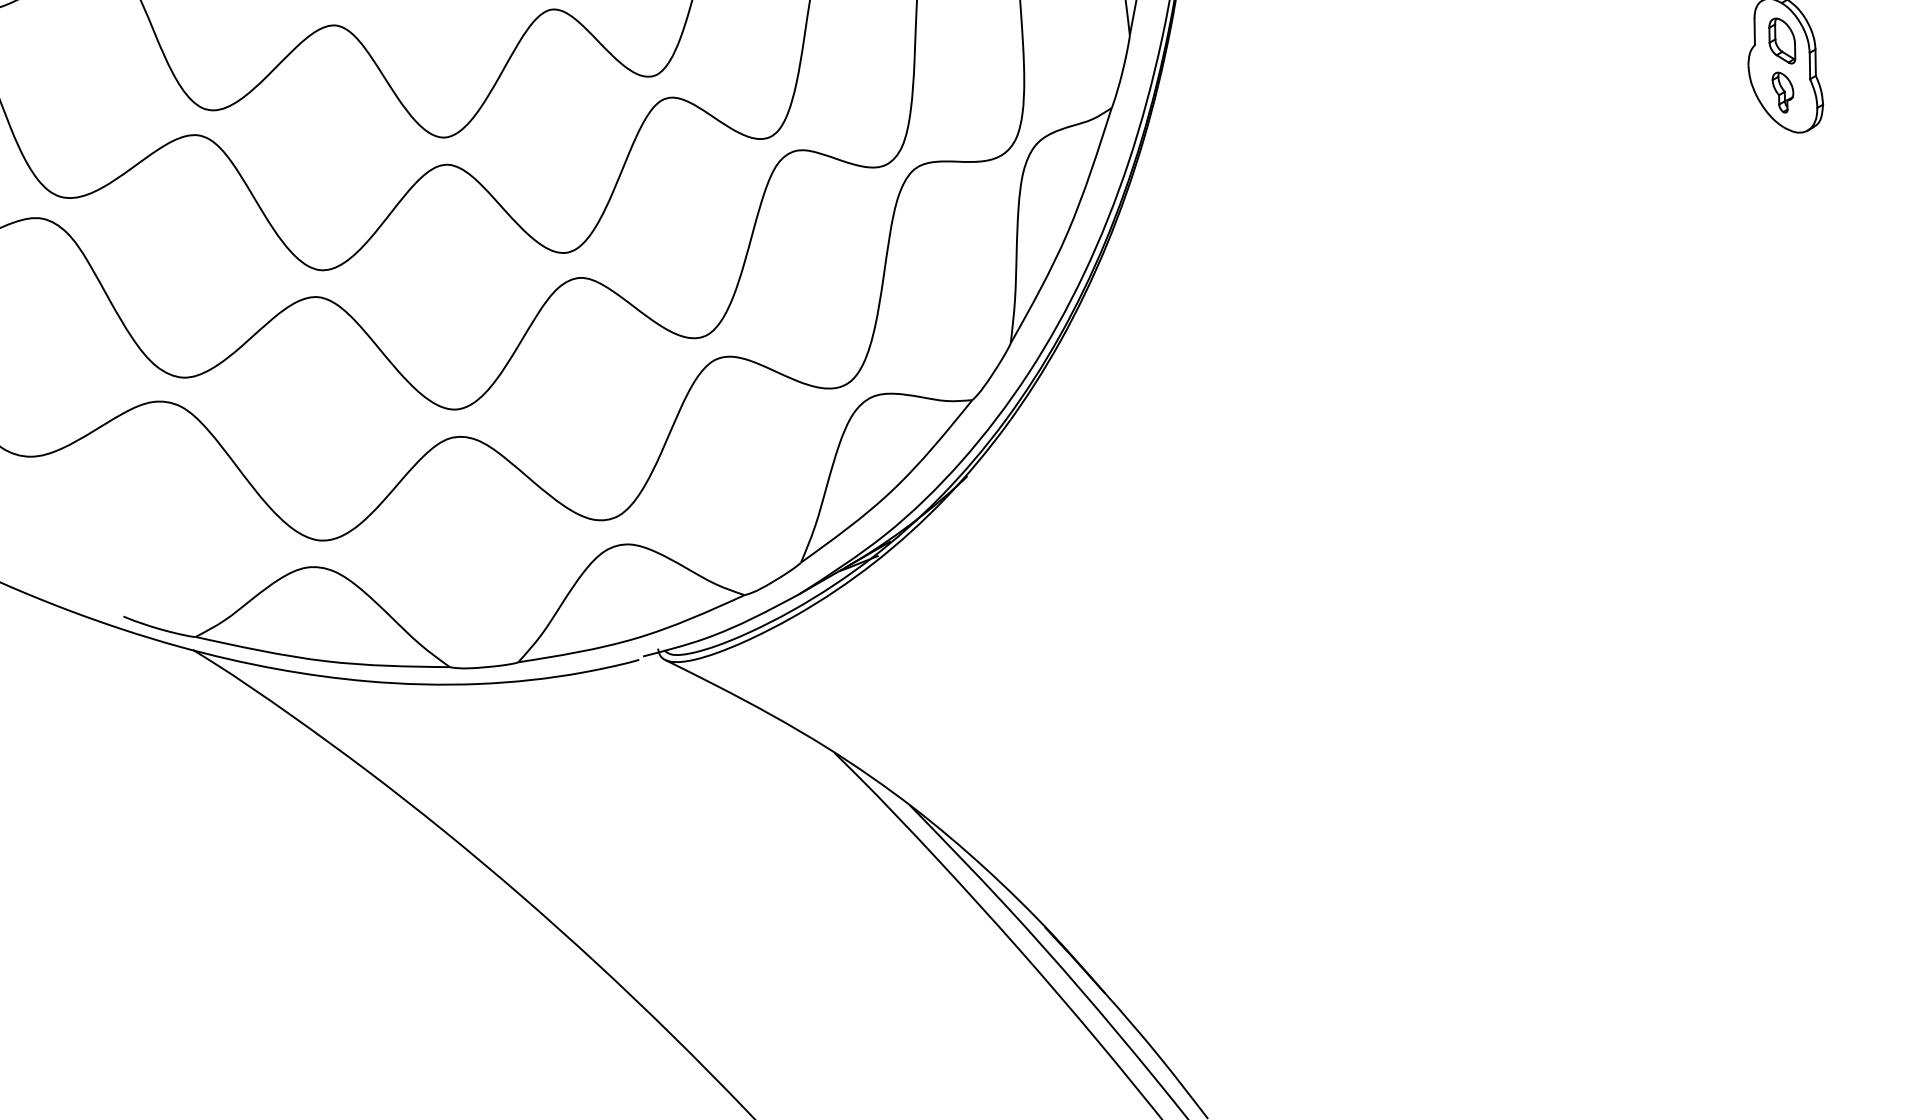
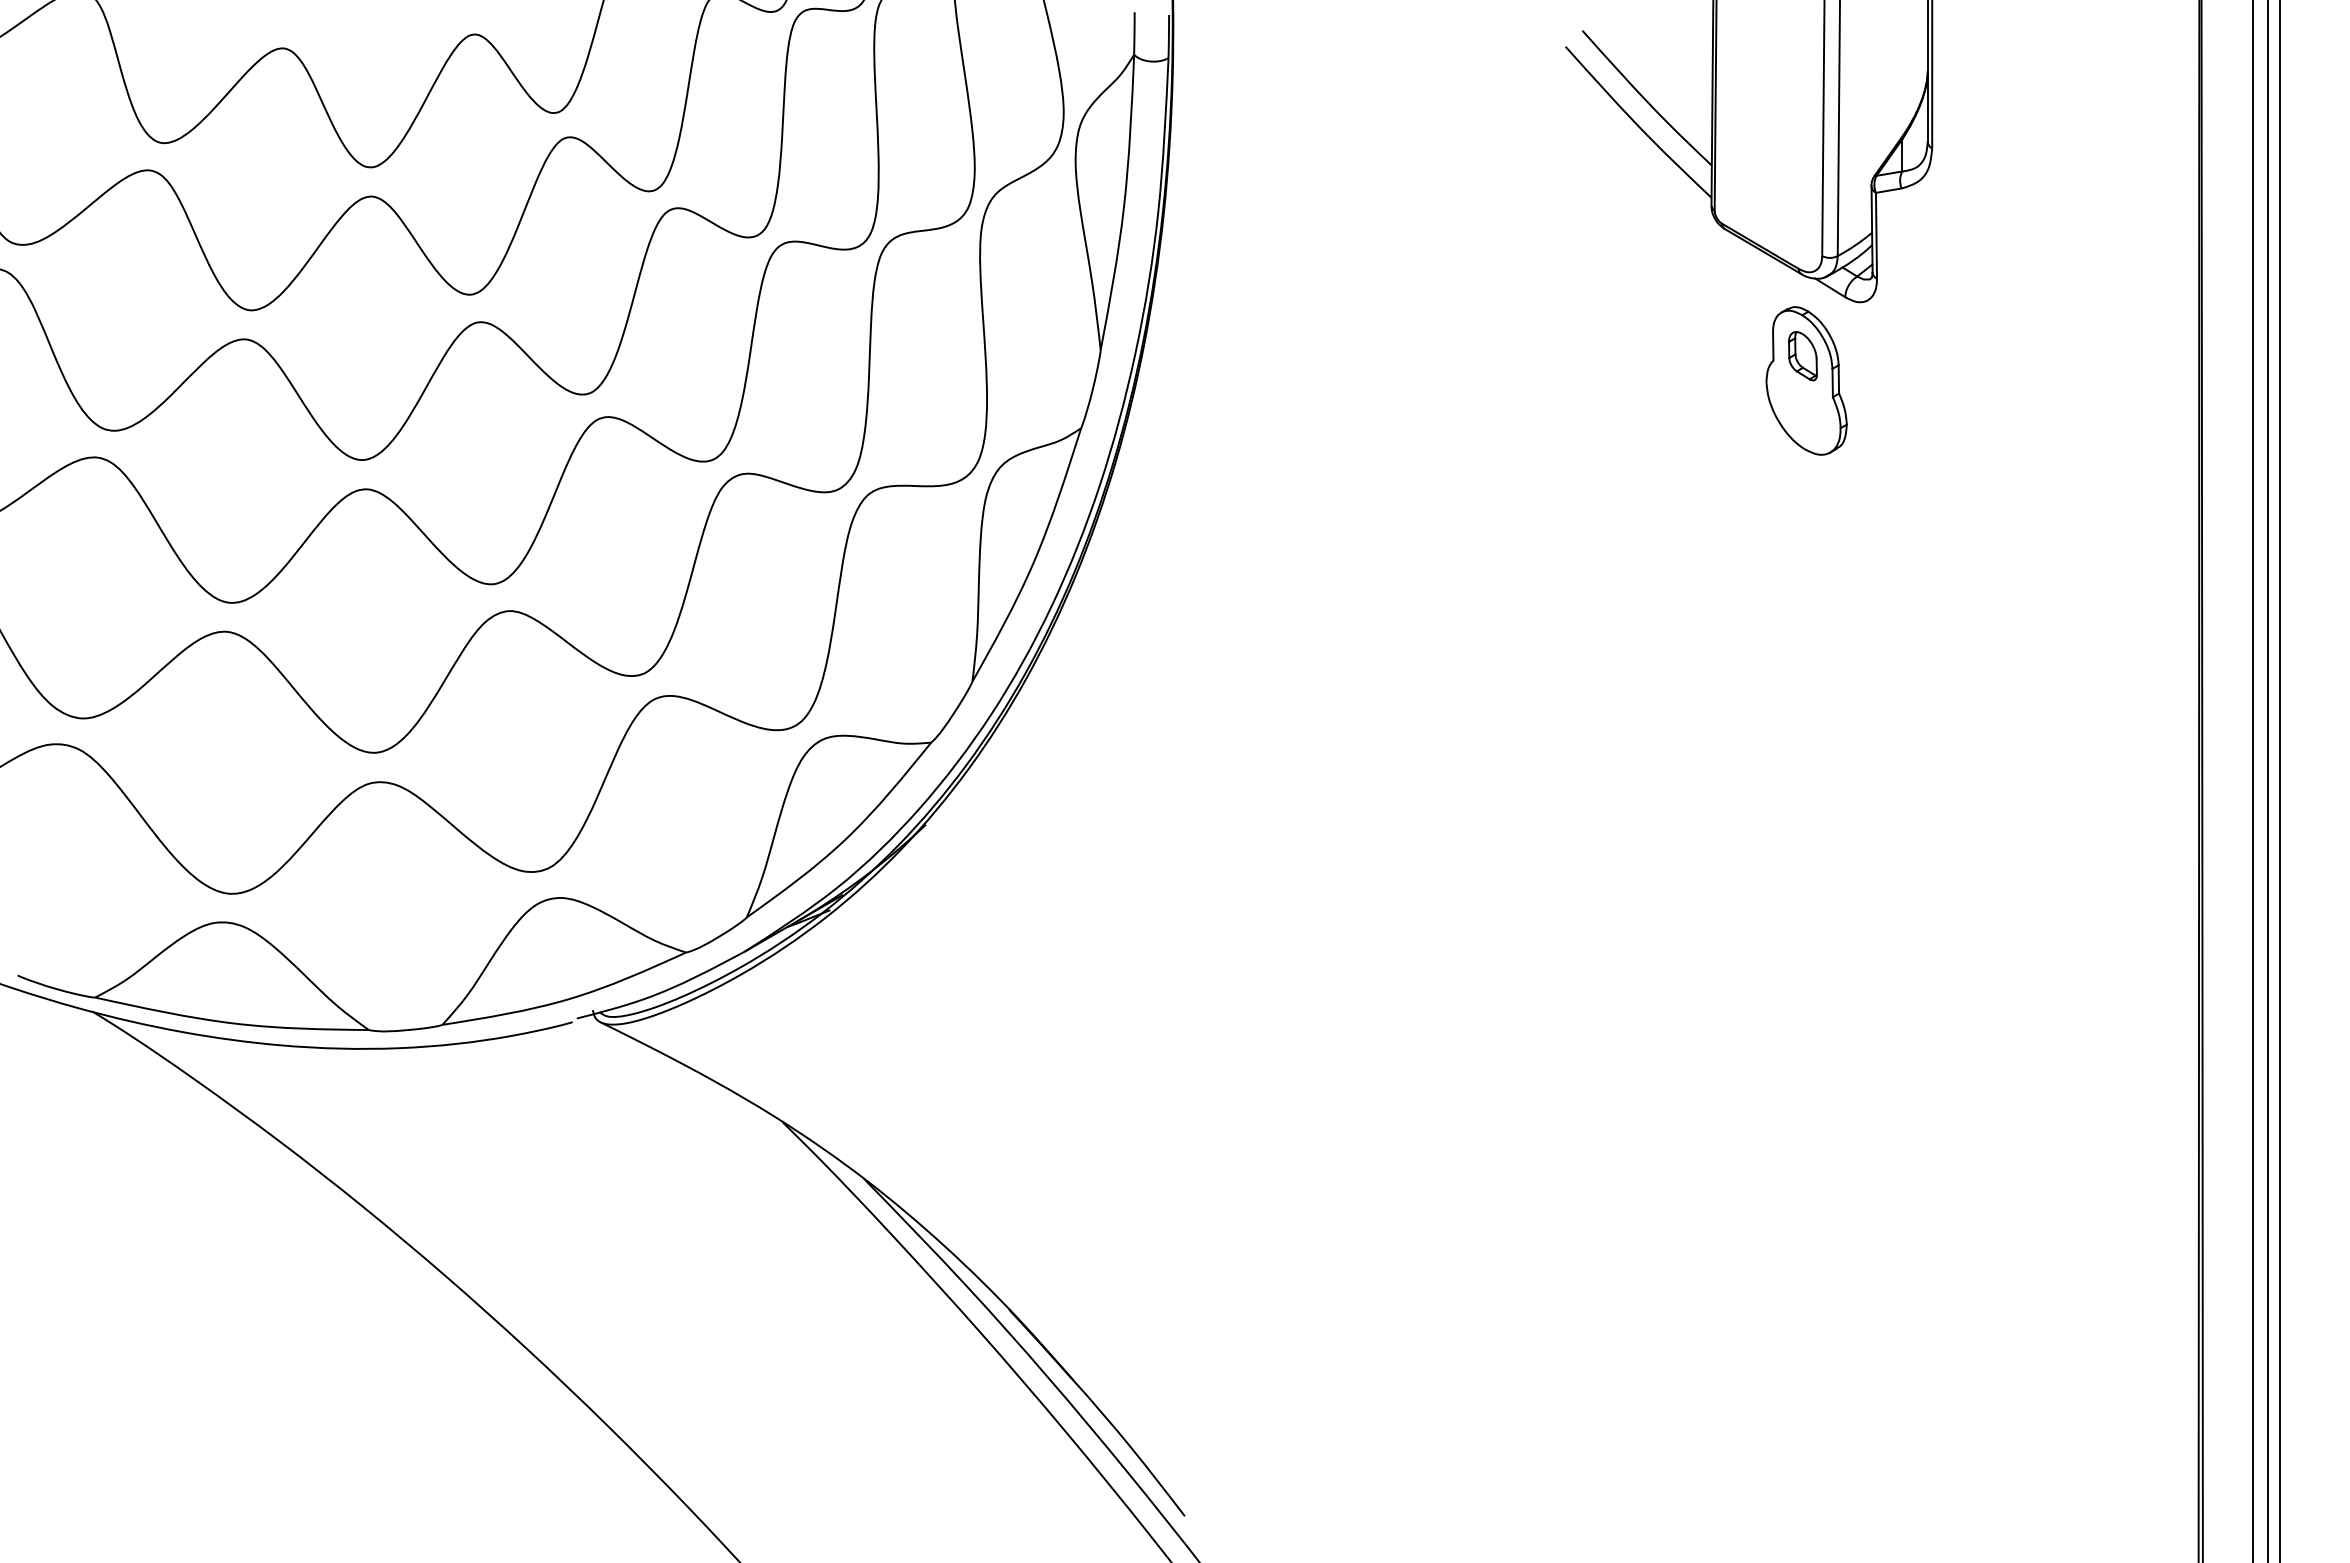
part: (1782, 92) -> (1803, 411), removed

